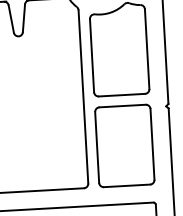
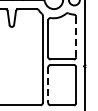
line: (147, 50) -> (76, 37), solid -> dashed
line: (97, 148) -> (48, 85), solid -> dashed

